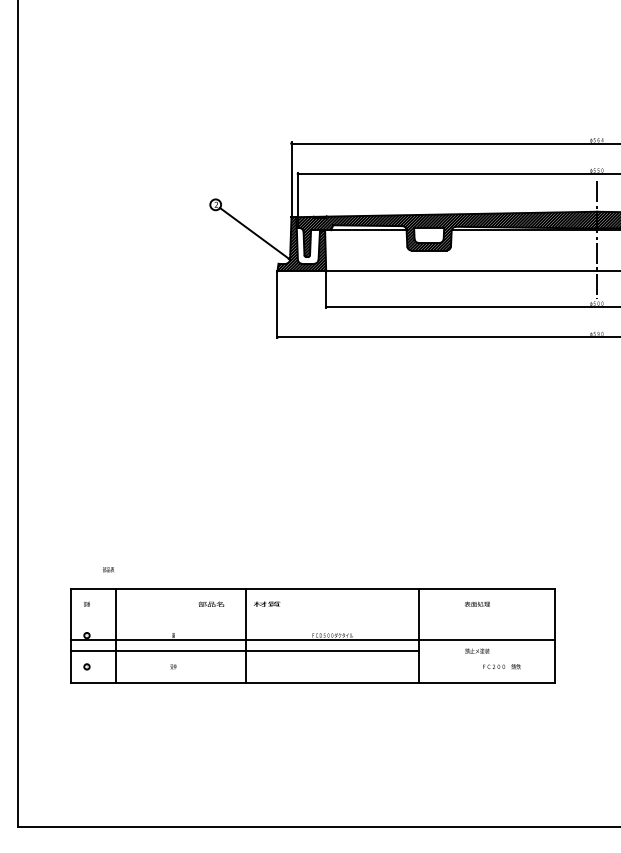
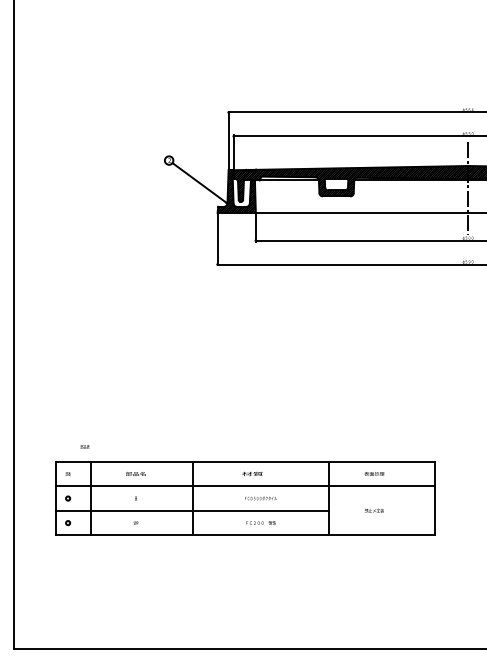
text: (211, 603) -> (136, 473), moved
text: (267, 603) -> (252, 473), moved
line: (312, 639) -> (245, 485), moved
text: (501, 666) -> (260, 522), moved

